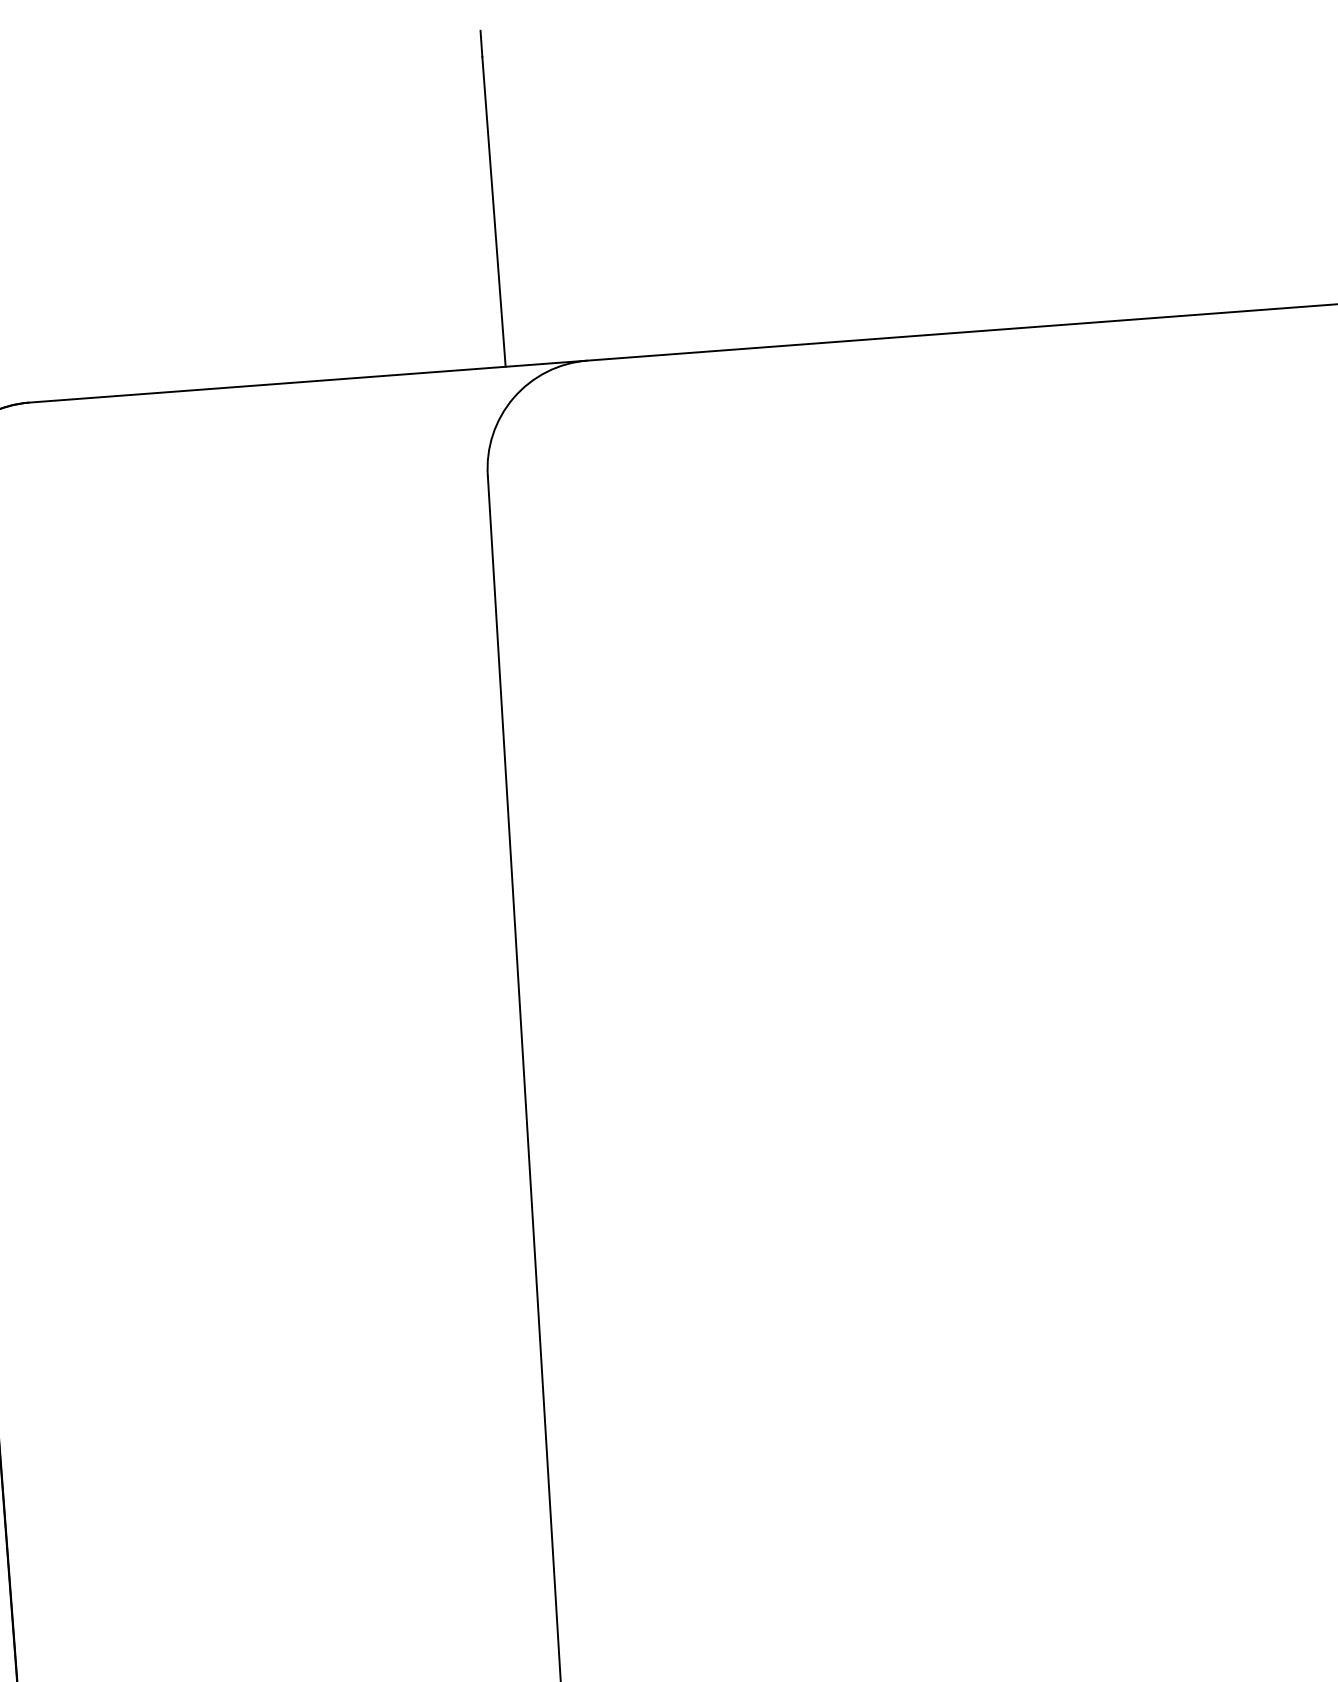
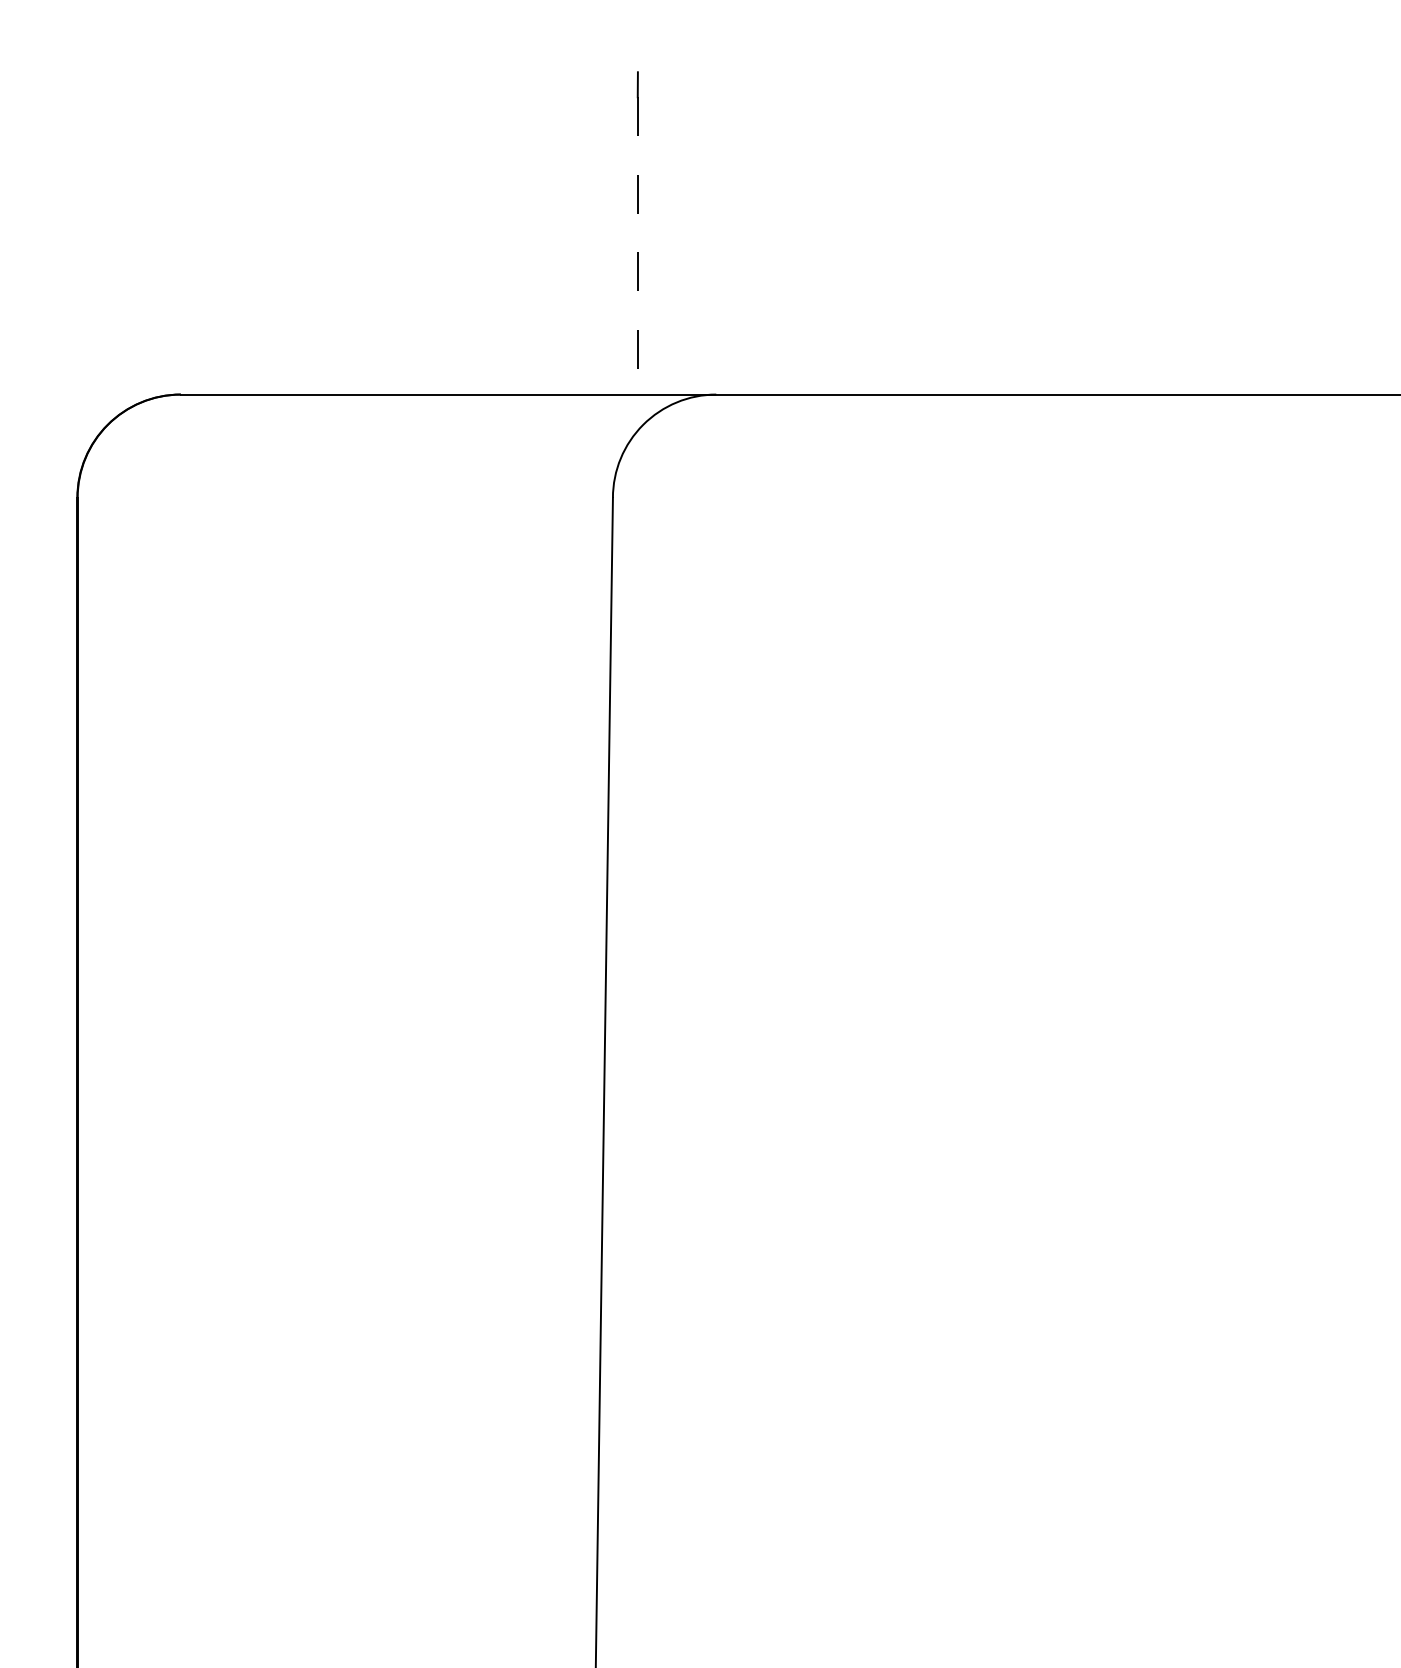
line: (493, 211) -> (637, 245), solid -> dashed

